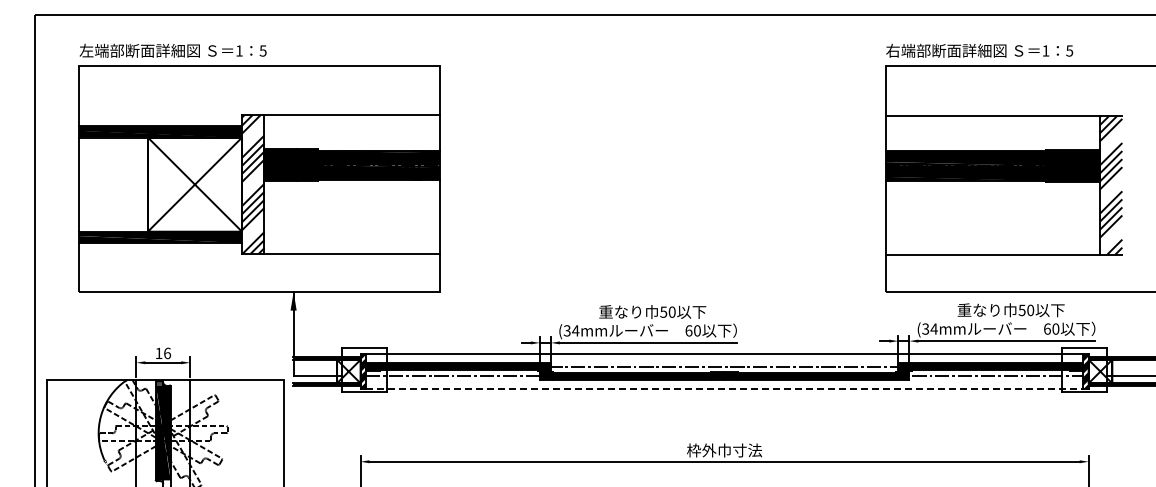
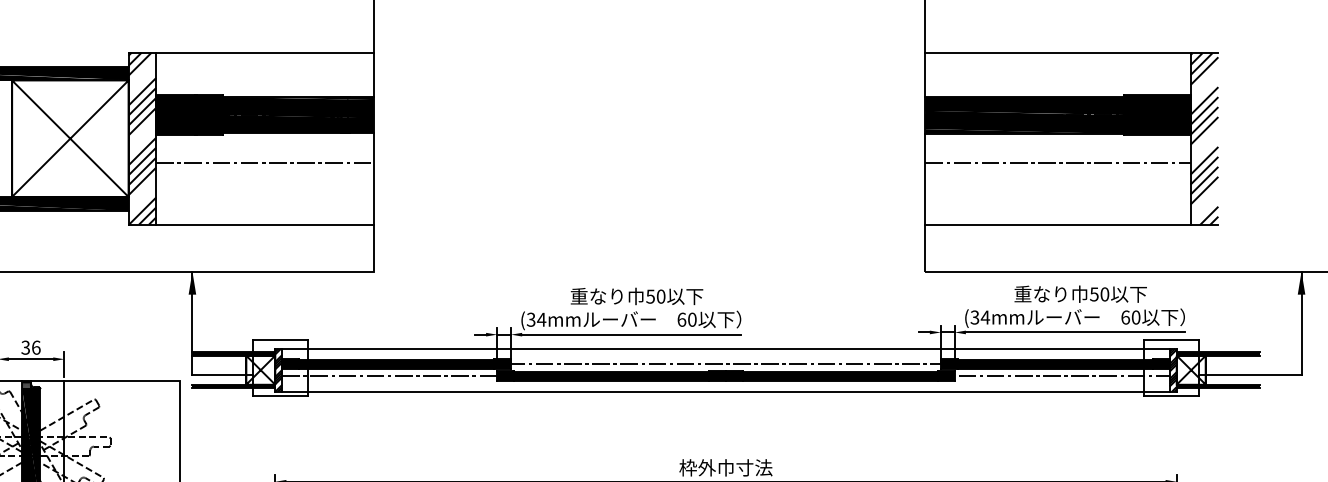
line: (352, 203) -> (265, 162), added
line: (992, 204) -> (1057, 163), added
text: (158, 353) -> (25, 347), 16 -> 36
line: (725, 388) -> (727, 391), dashed -> solid

